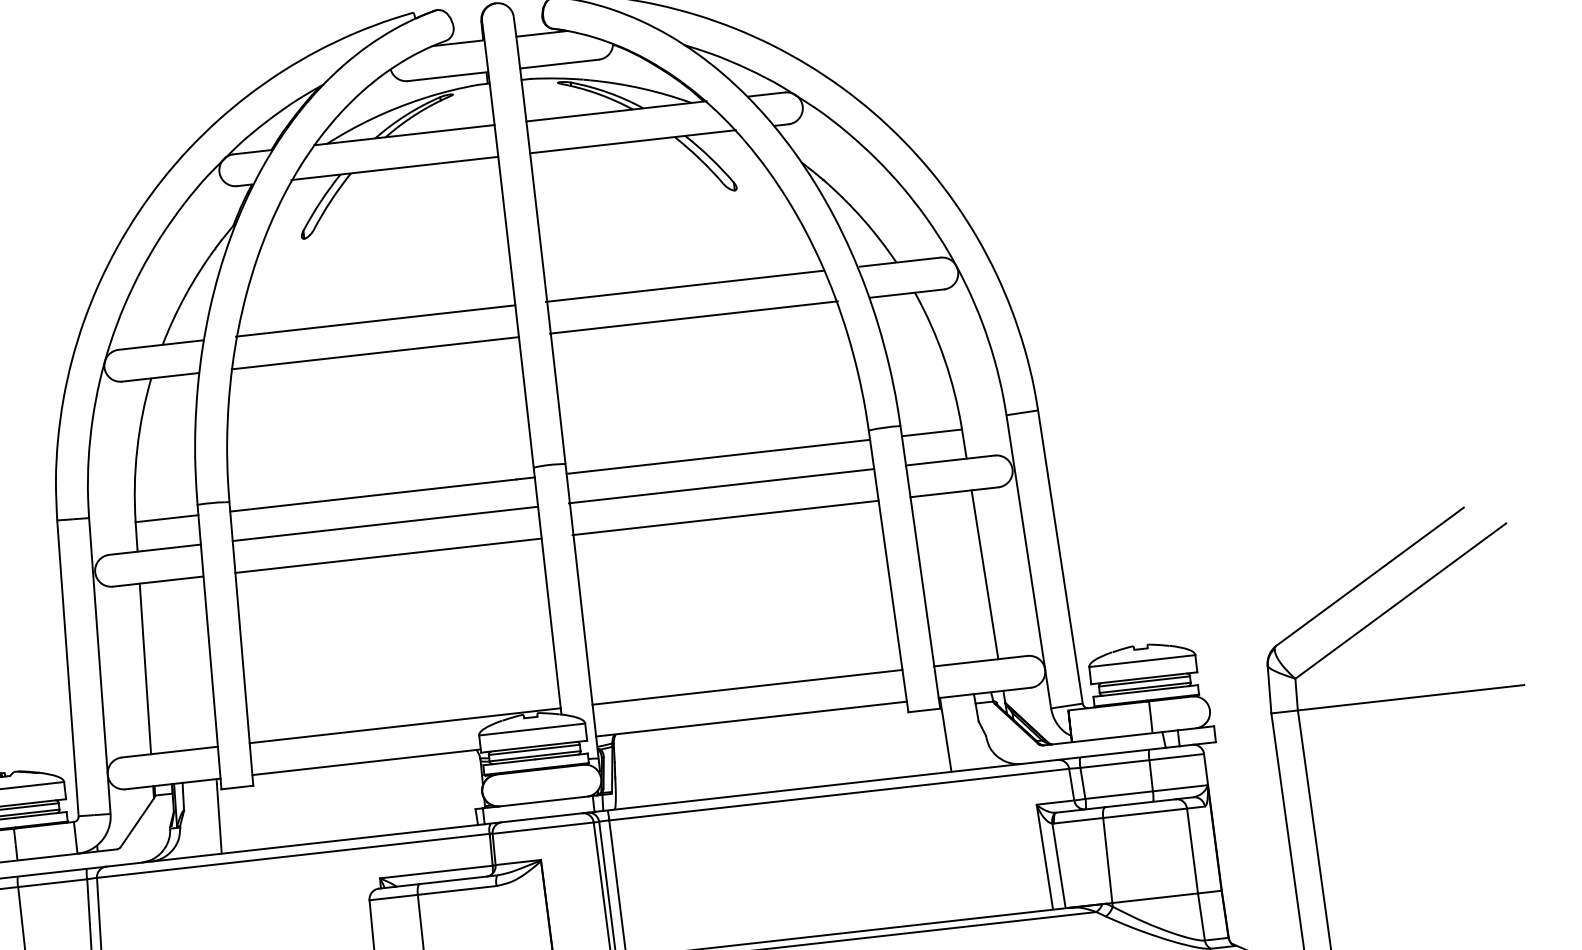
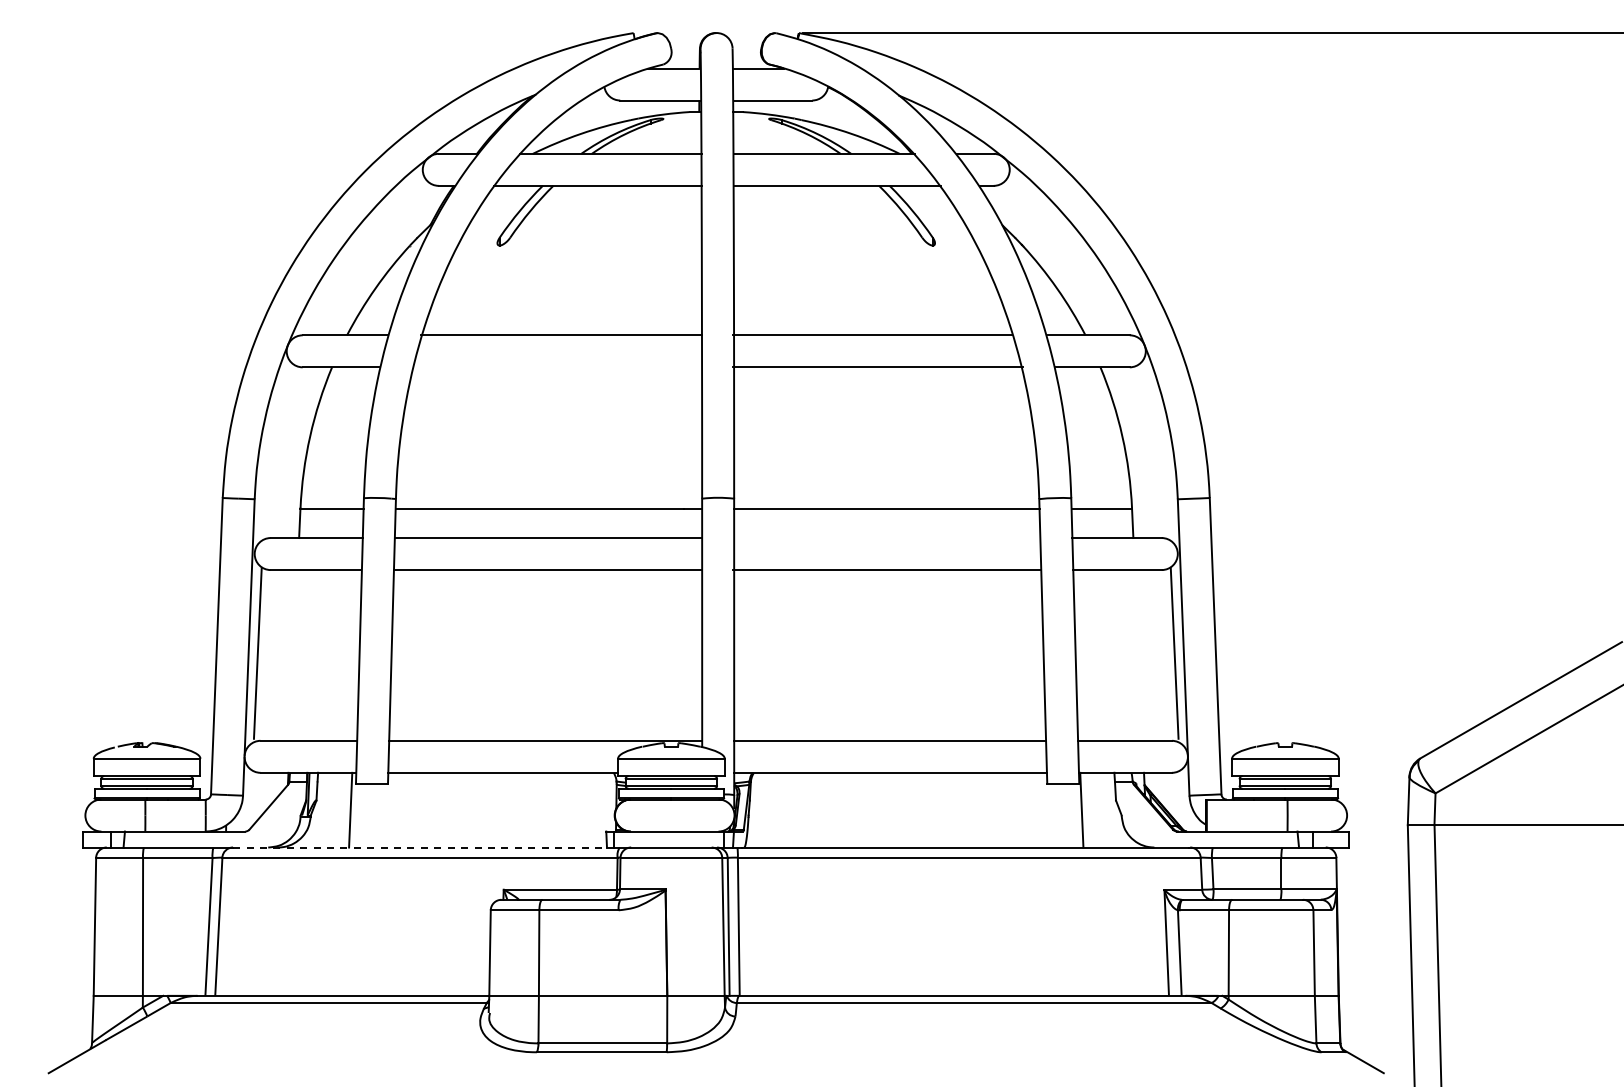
line: (375, 353) -> (557, 367), removed
line: (721, 486) -> (886, 538), removed
line: (984, 574) -> (1174, 653), moved
line: (145, 669) -> (257, 653), moved
line: (292, 845) -> (420, 847), solid -> dashed

